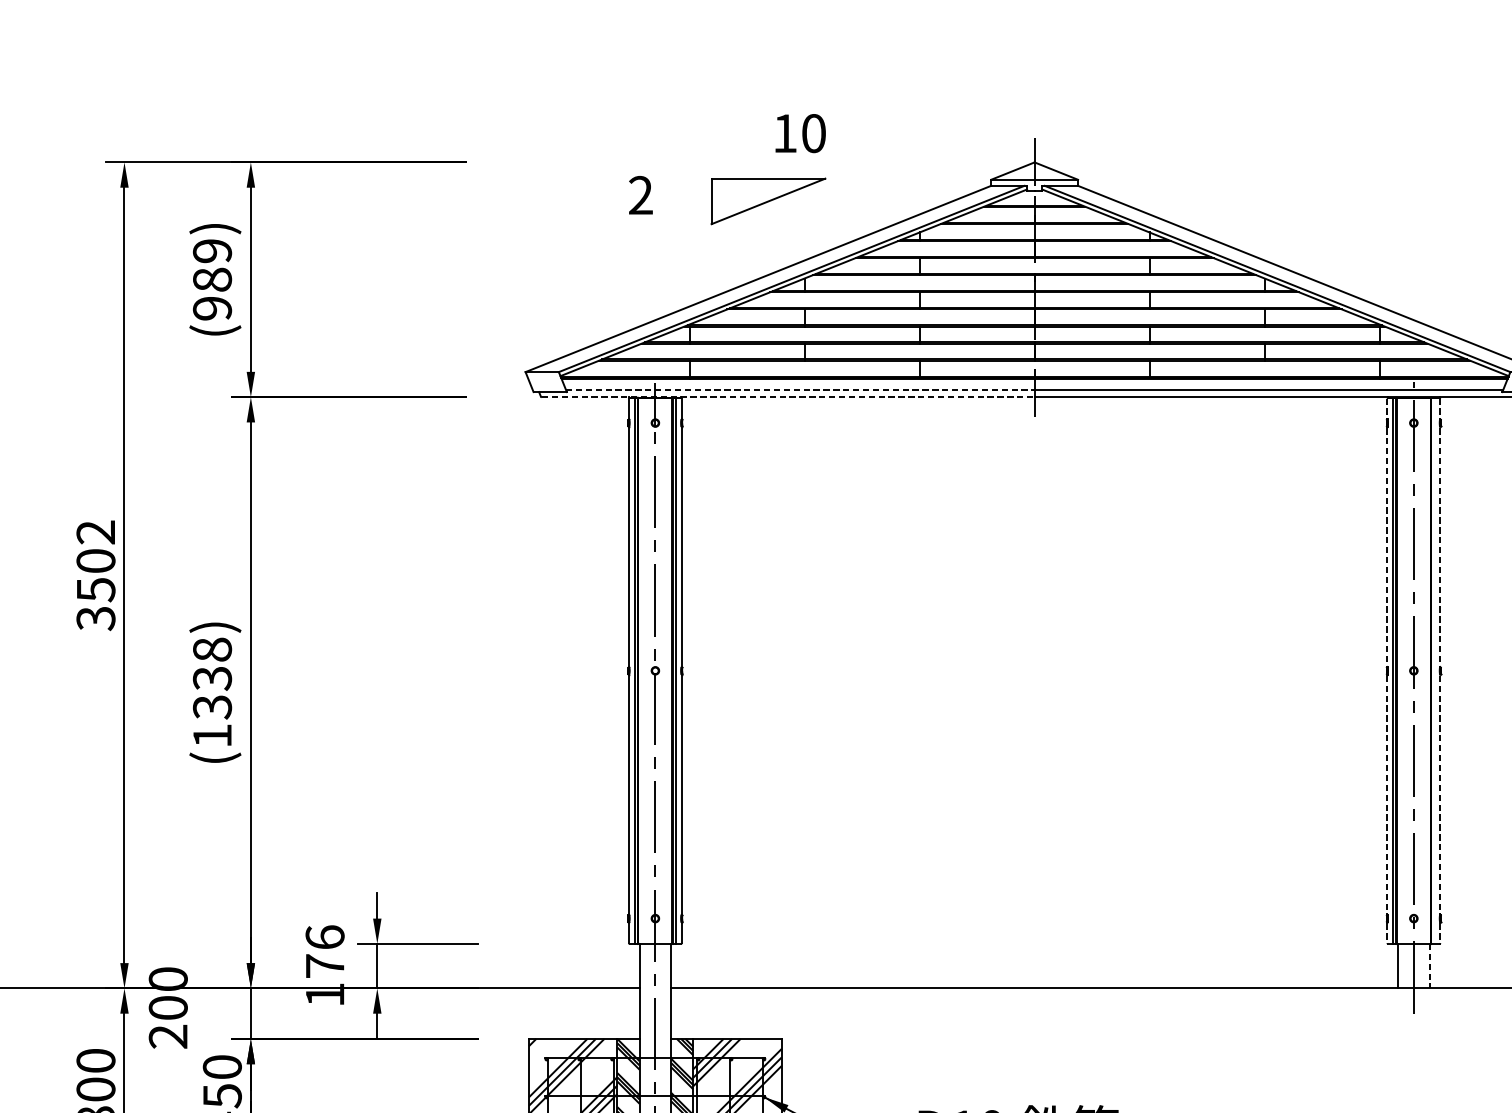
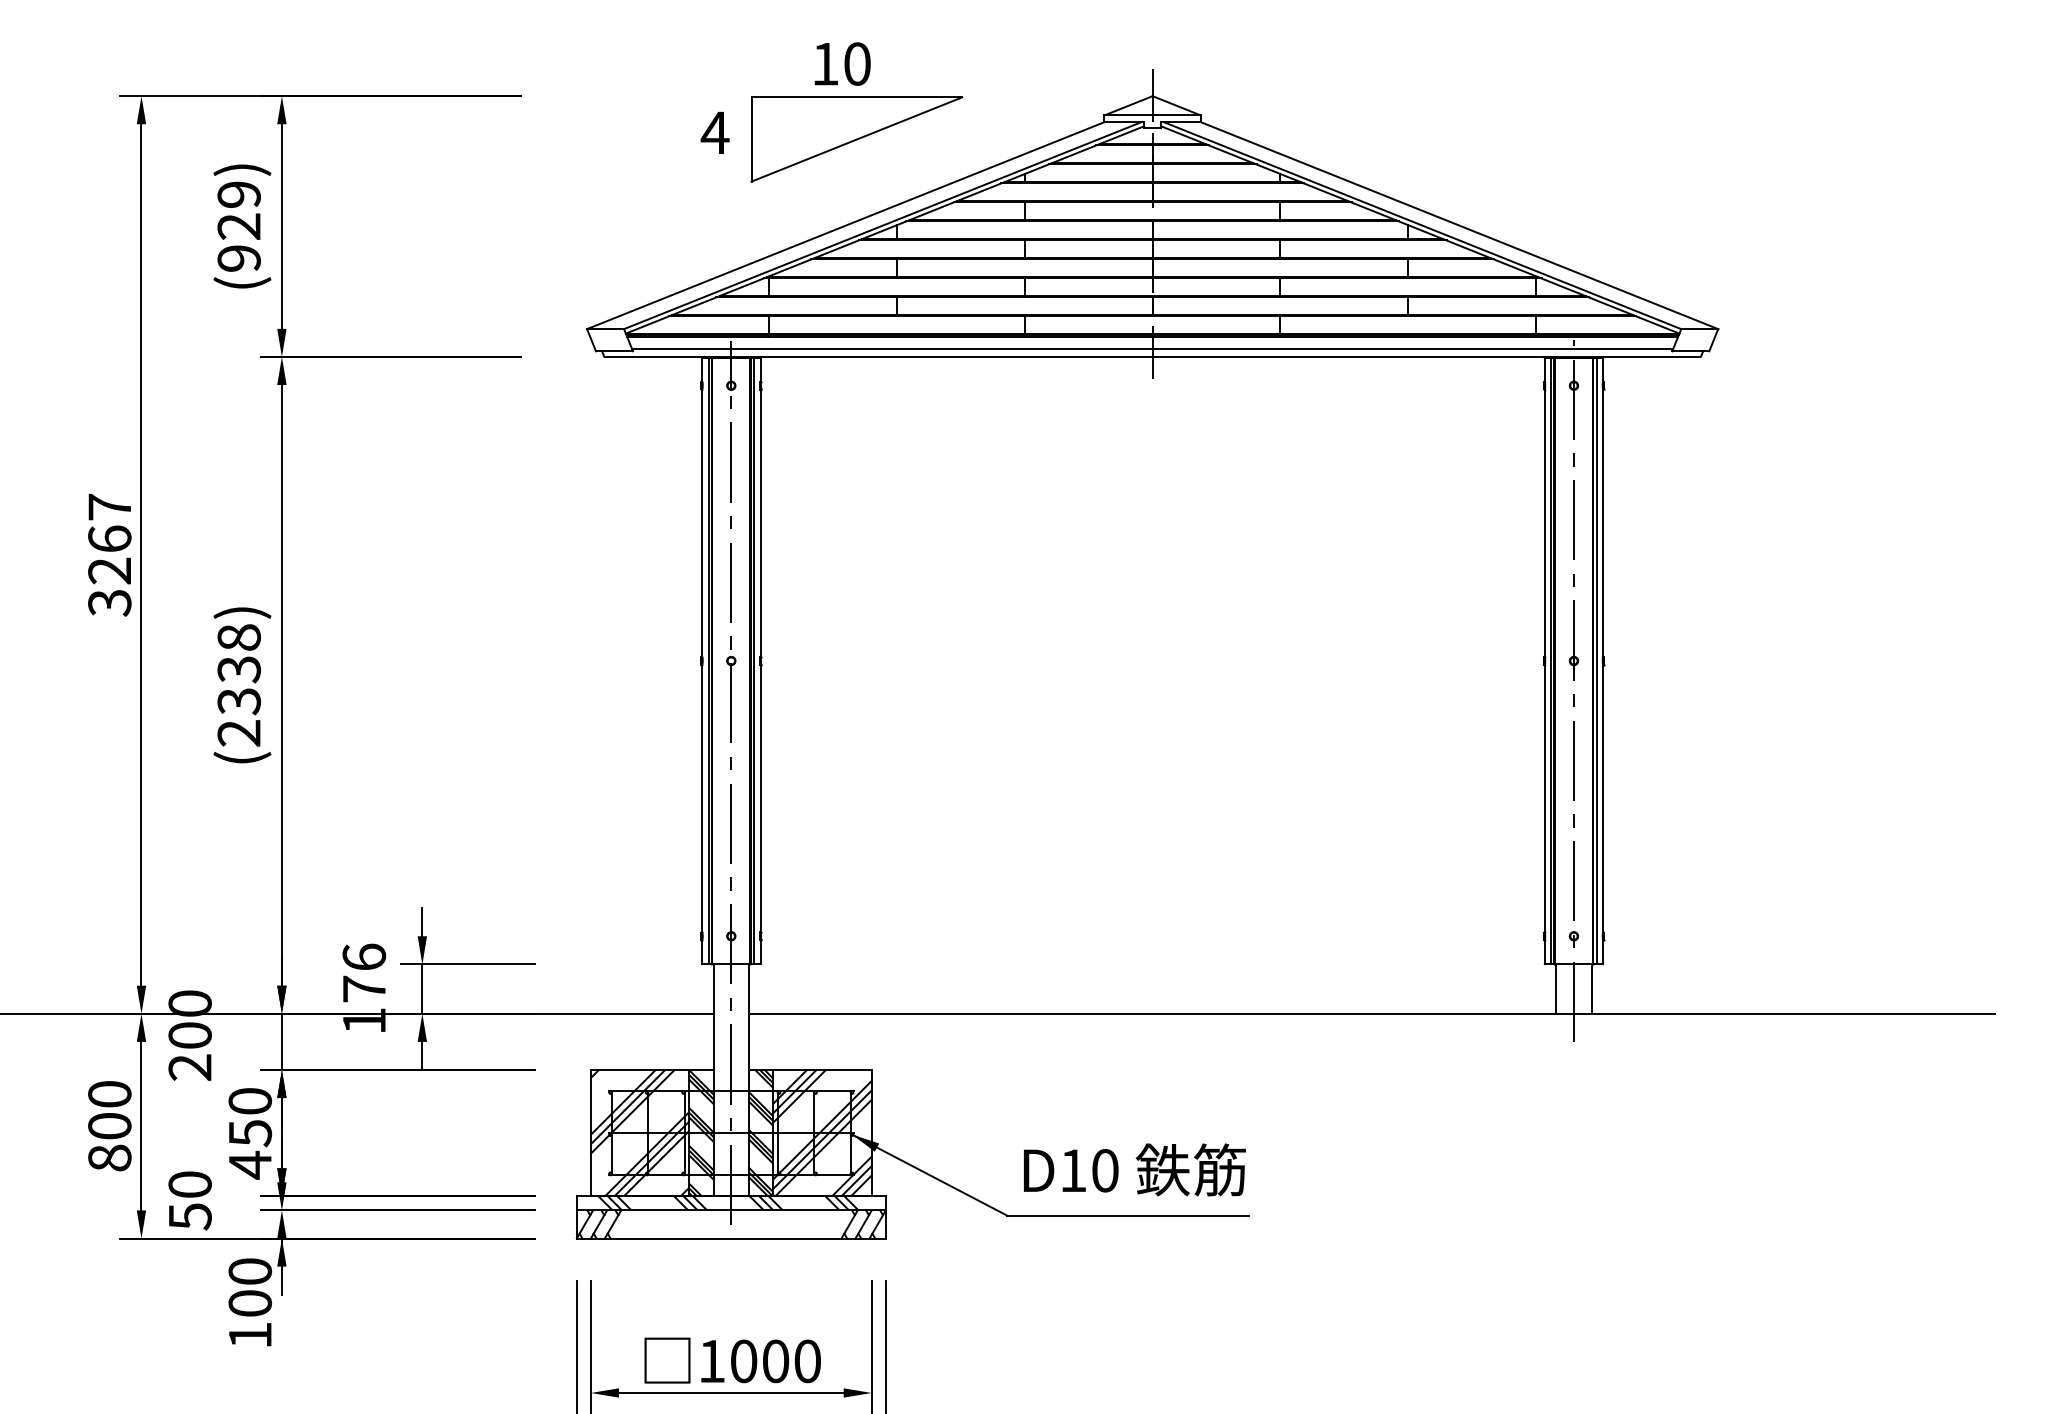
text: (800, 133) -> (842, 63), moved
text: (640, 195) -> (714, 132), 2 -> 4
part: (768, 201) -> (856, 139), size x1.67
text: (211, 279) -> (238, 226), (989) -> (929)
line: (800, 389) -> (892, 348), dashed -> solid
line: (787, 396) -> (878, 356), dashed -> solid
text: (95, 560) -> (109, 538), 3502 -> 3267
line: (1434, 670) -> (1596, 660), added
line: (1387, 671) -> (1544, 661), dashed -> solid
line: (1440, 671) -> (1603, 661), dashed -> solid
text: (211, 736) -> (238, 733), (1338) -> (2338)
line: (1429, 966) -> (1591, 989), dashed -> solid

